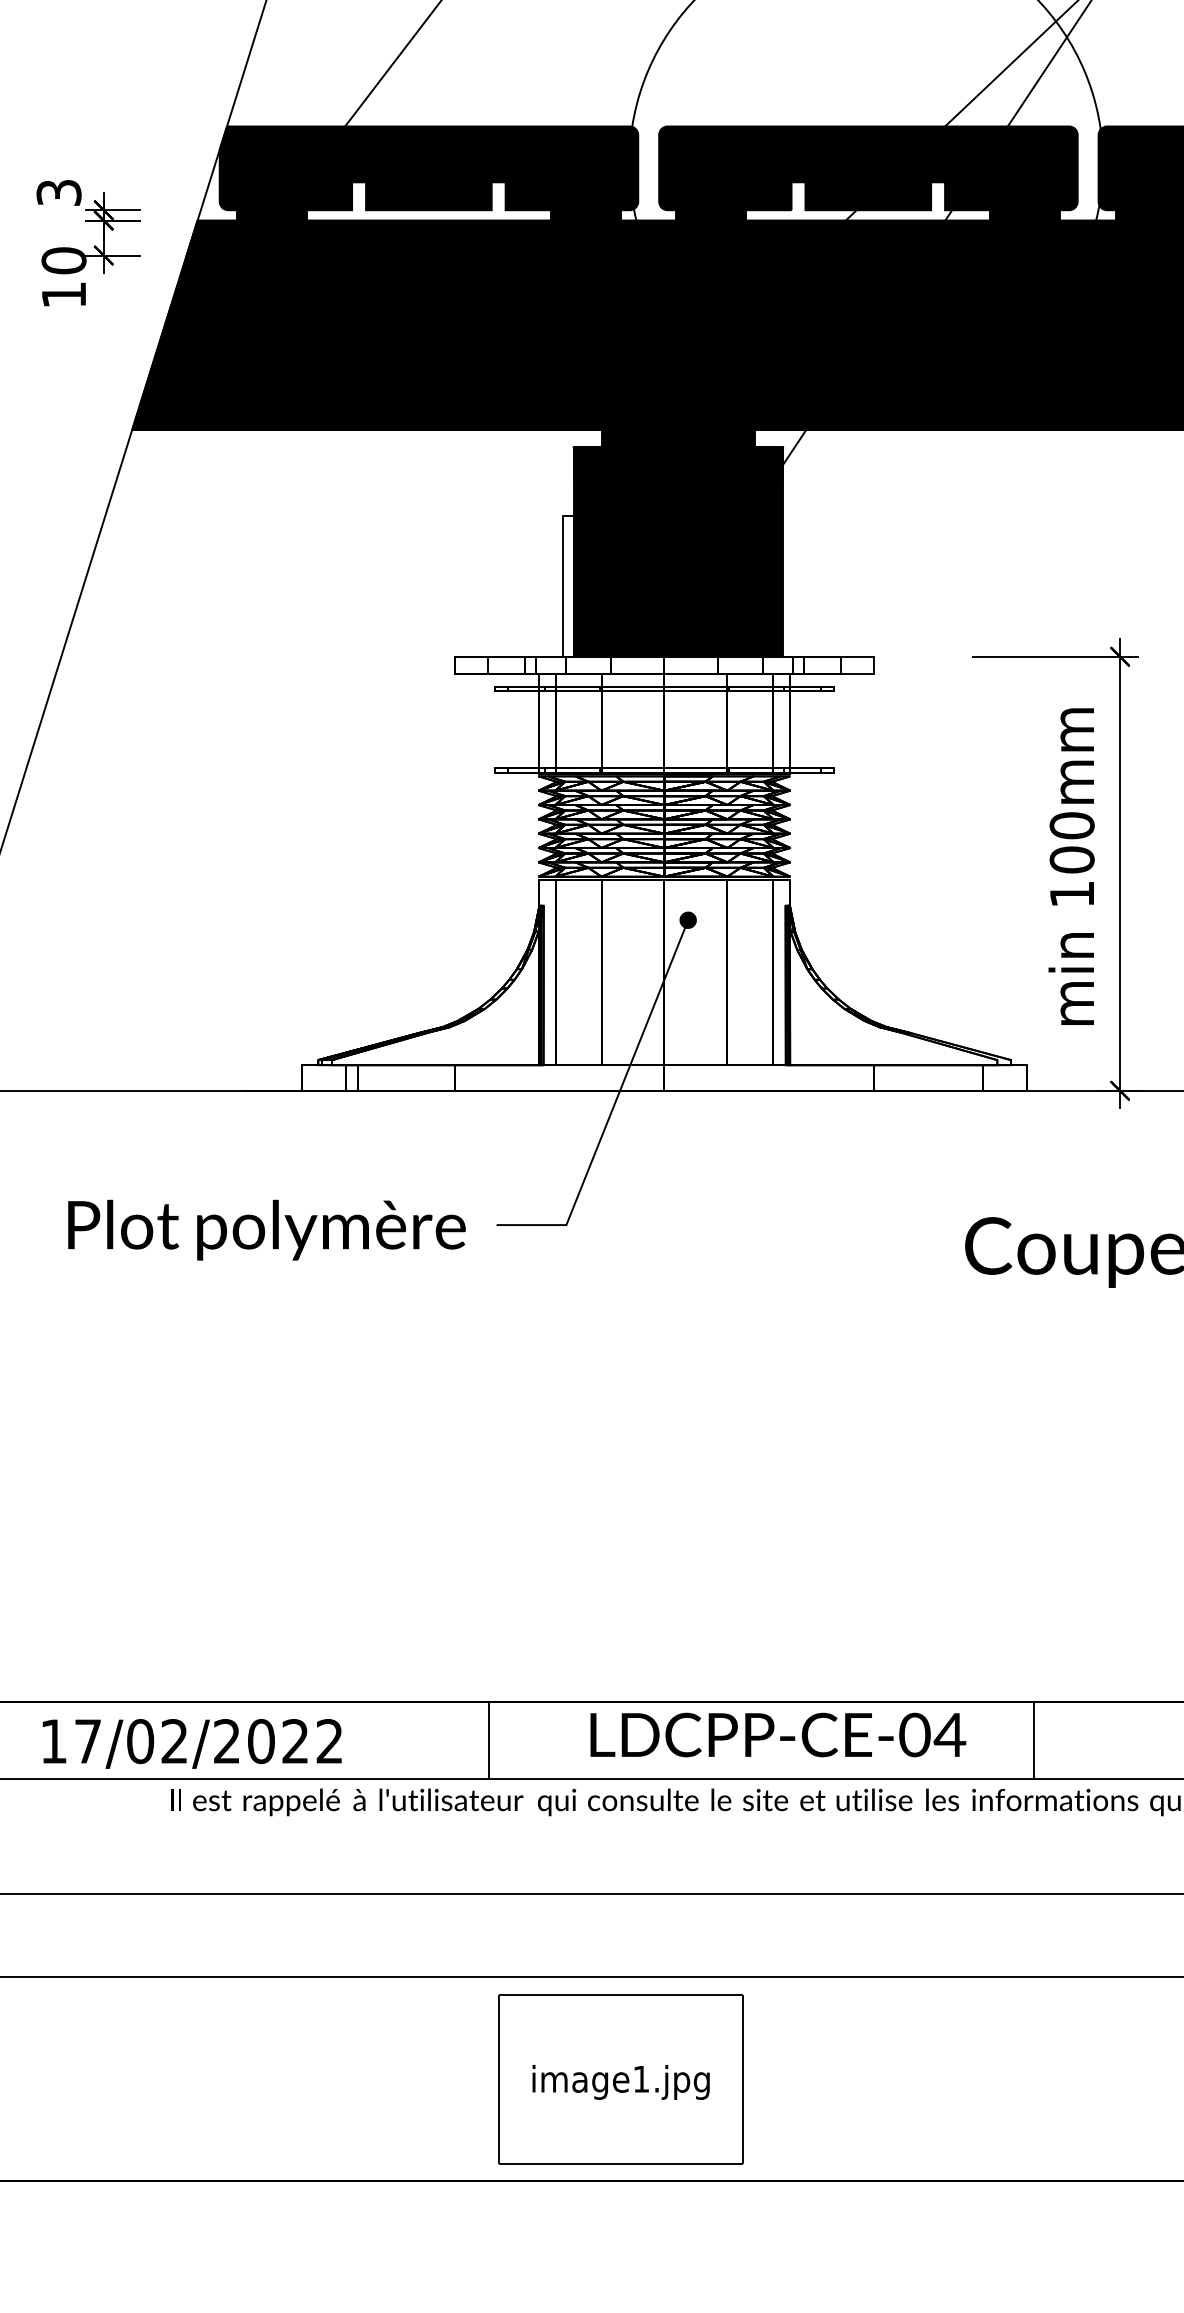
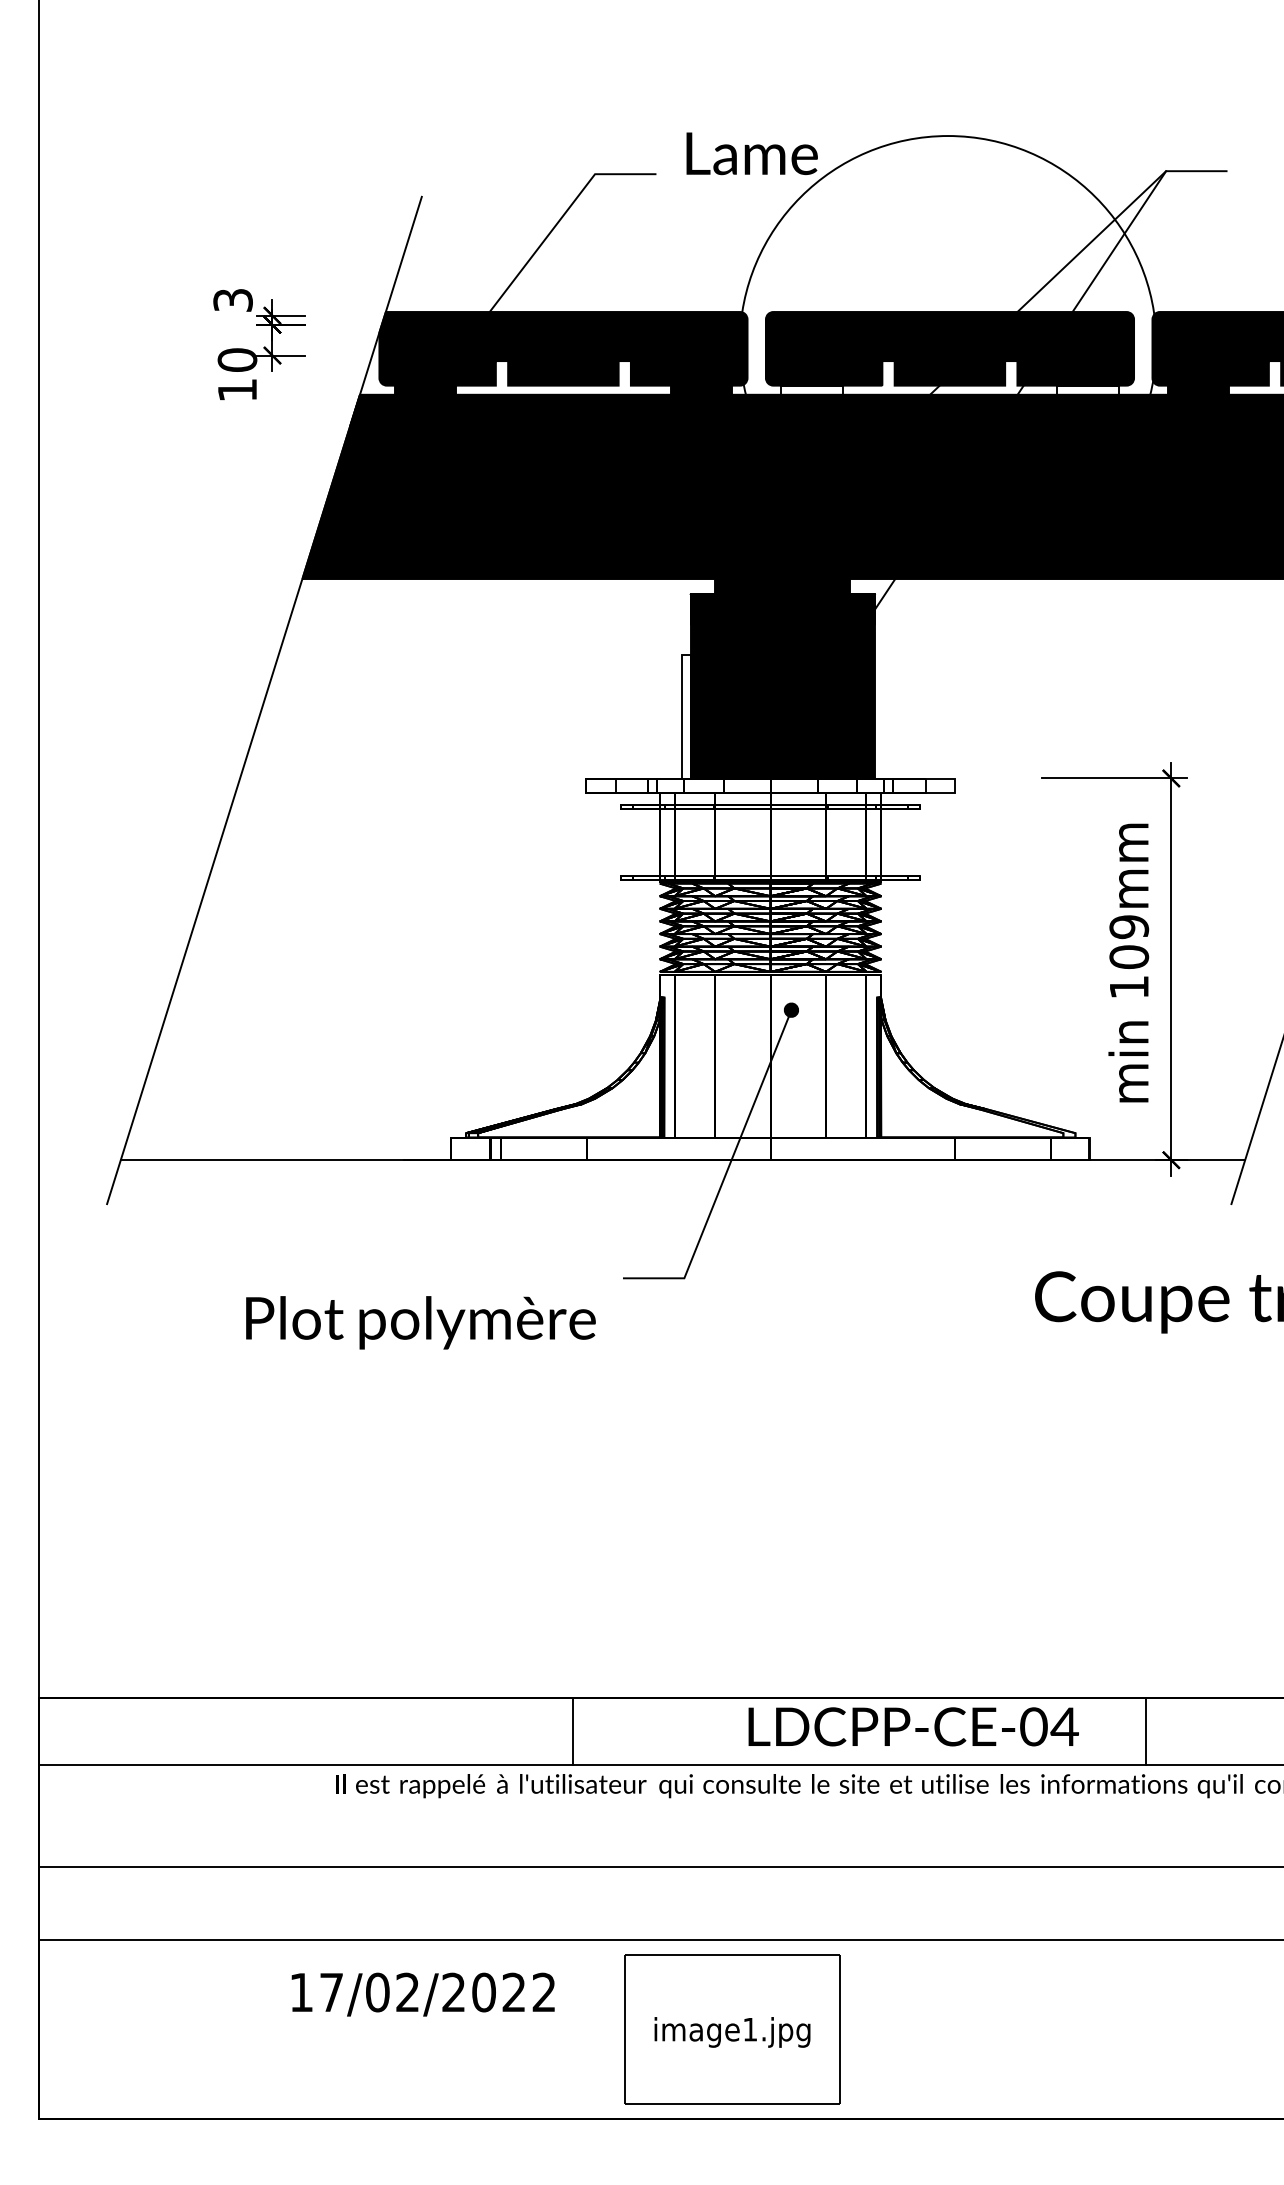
fill: (710, 214) -> (811, 389), removed
fill: (1024, 214) -> (1087, 389), removed
part: (89, 243) -> (259, 344), moved
text: (1072, 826) -> (1129, 927), 100mm -> 109mm
text: (266, 1229) -> (420, 1322), moved
text: (778, 1734) -> (913, 1726), moved
line: (489, 1740) -> (573, 1731), moved
line: (1033, 1740) -> (1145, 1731), moved
text: (191, 1743) -> (422, 1994), moved

